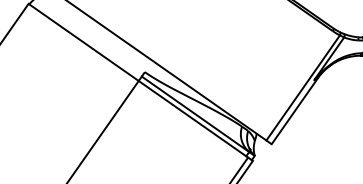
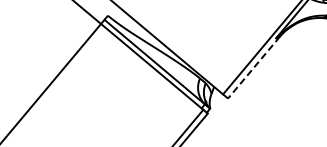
line: (294, 111) -> (253, 67), solid -> dashed

